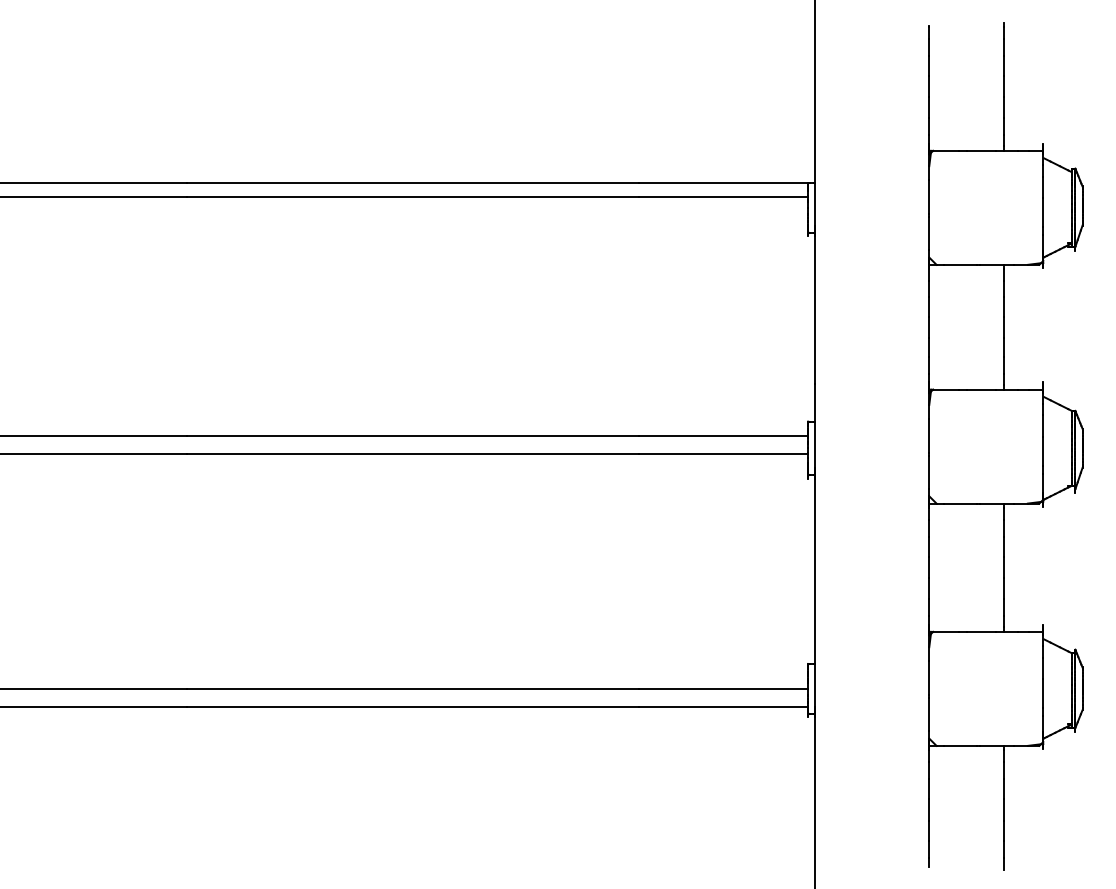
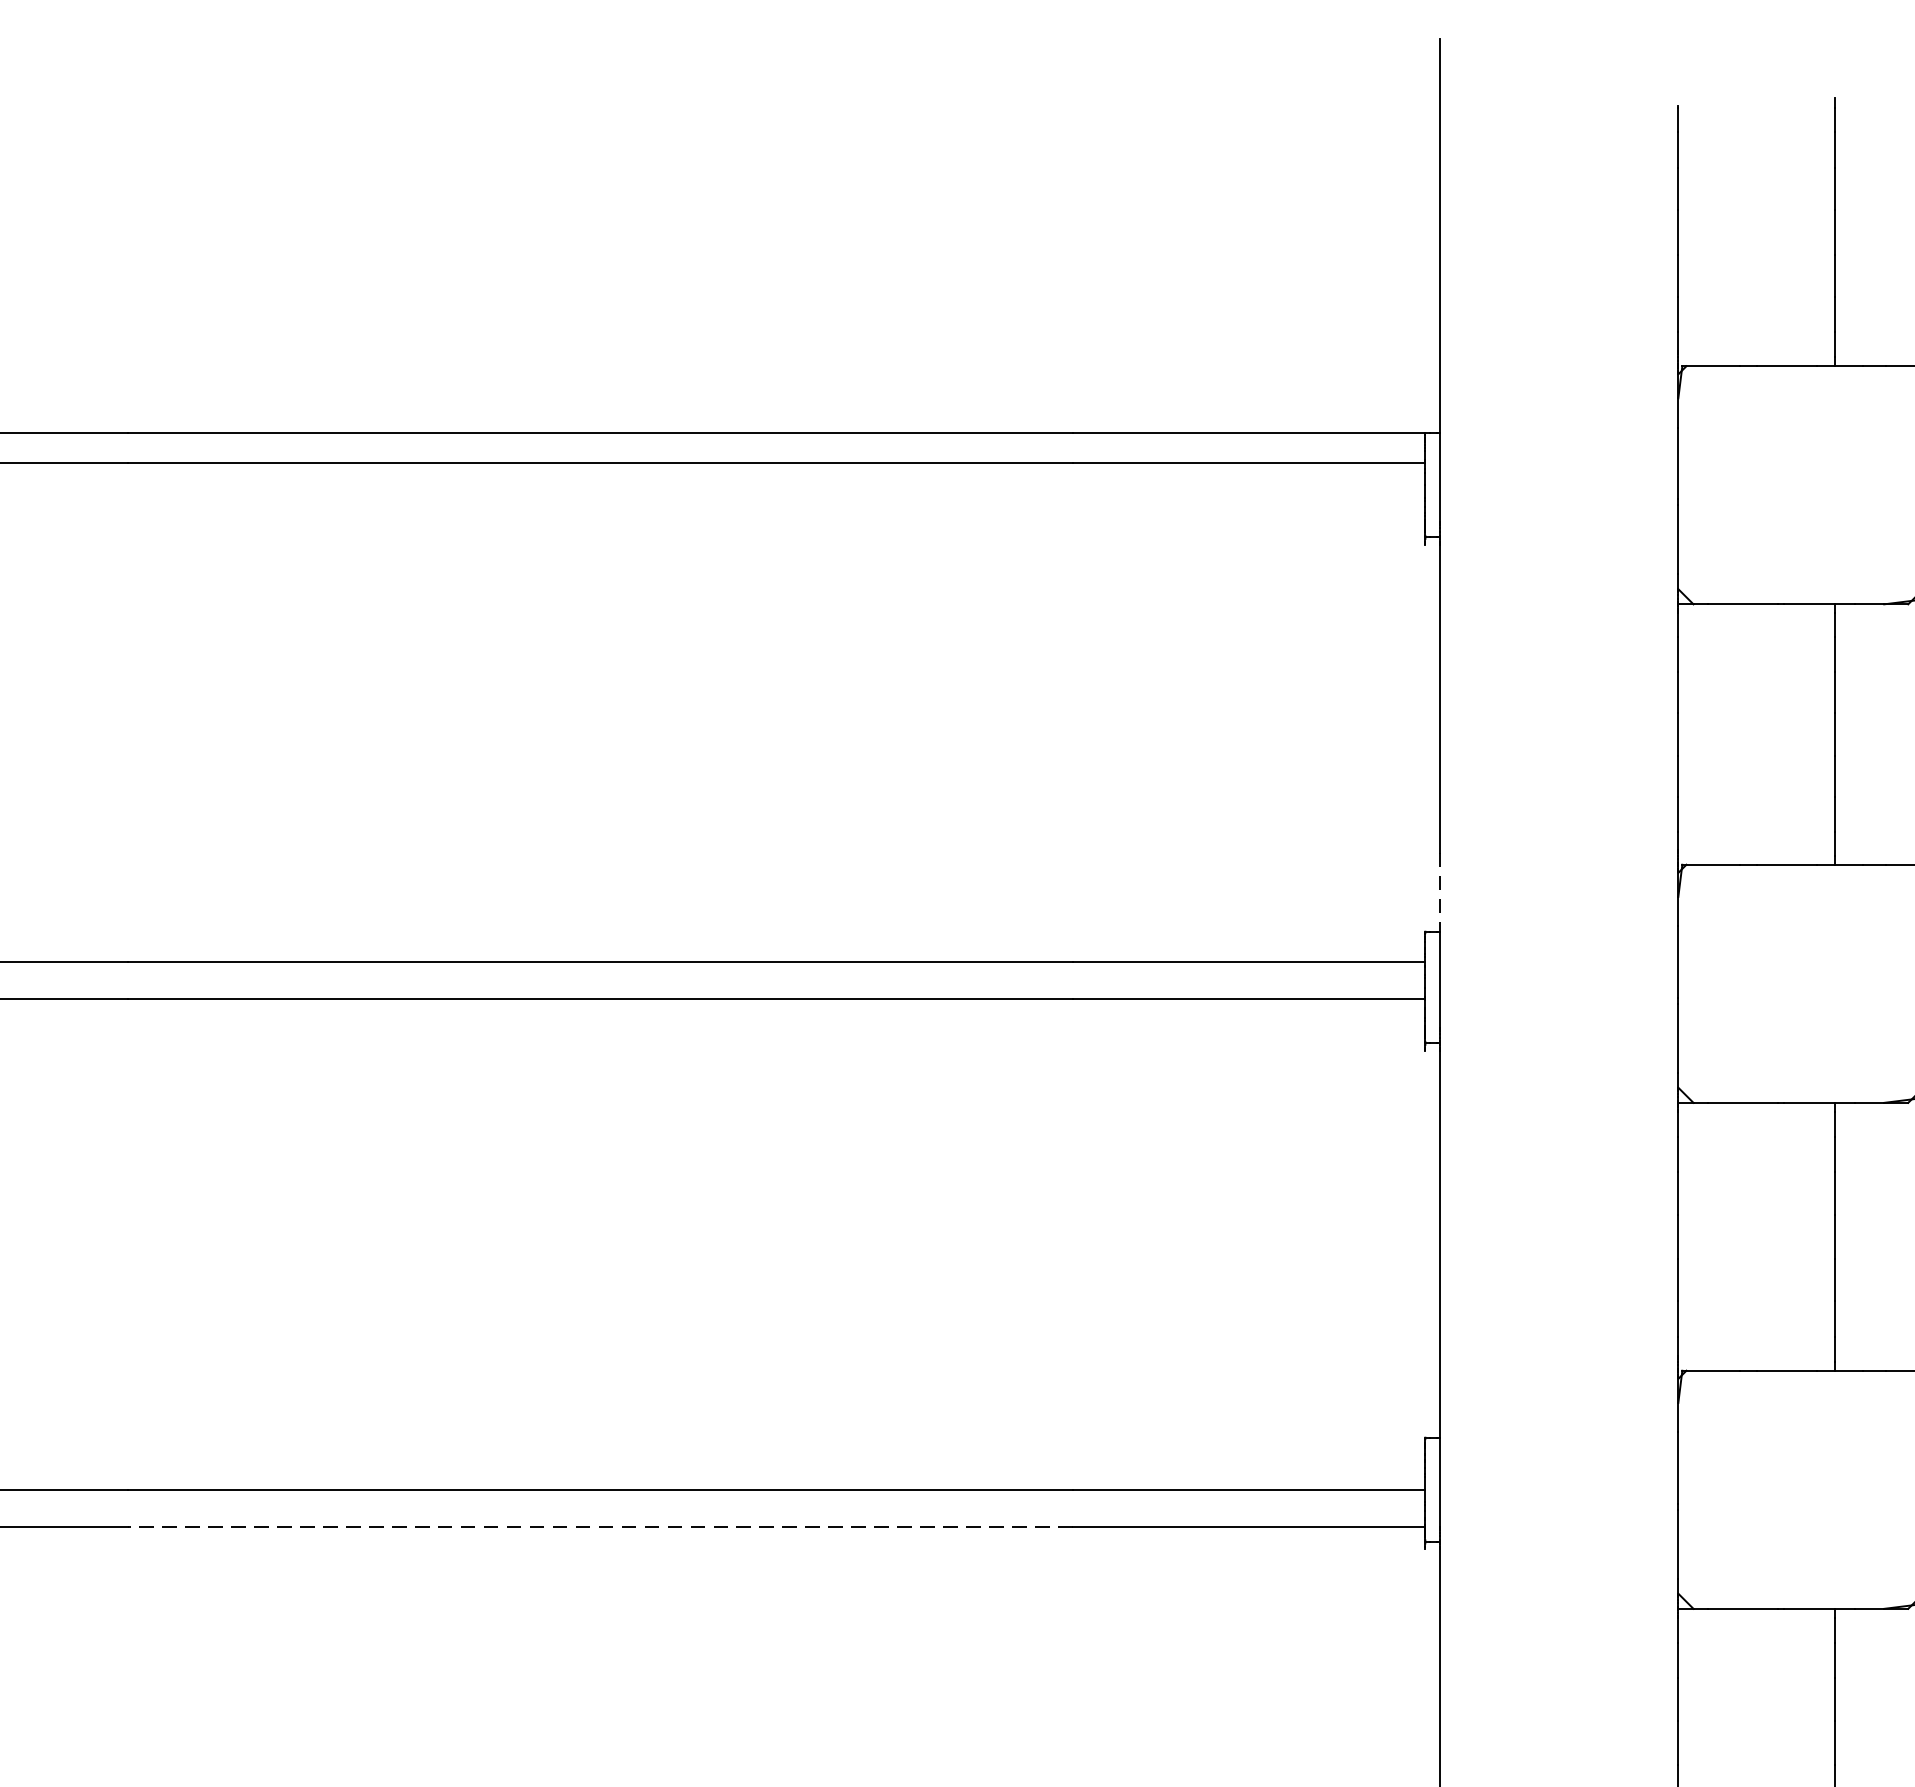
line: (815, 402) -> (1440, 891), solid -> dashed
line: (412, 706) -> (599, 1526), solid -> dashed

